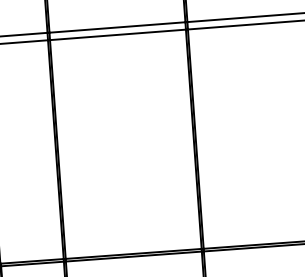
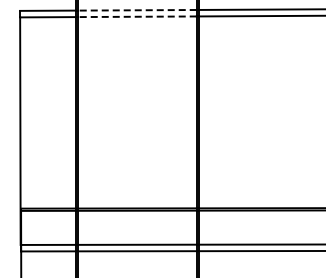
line: (116, 27) -> (136, 10), solid -> dashed
line: (117, 34) -> (136, 16), solid -> dashed

